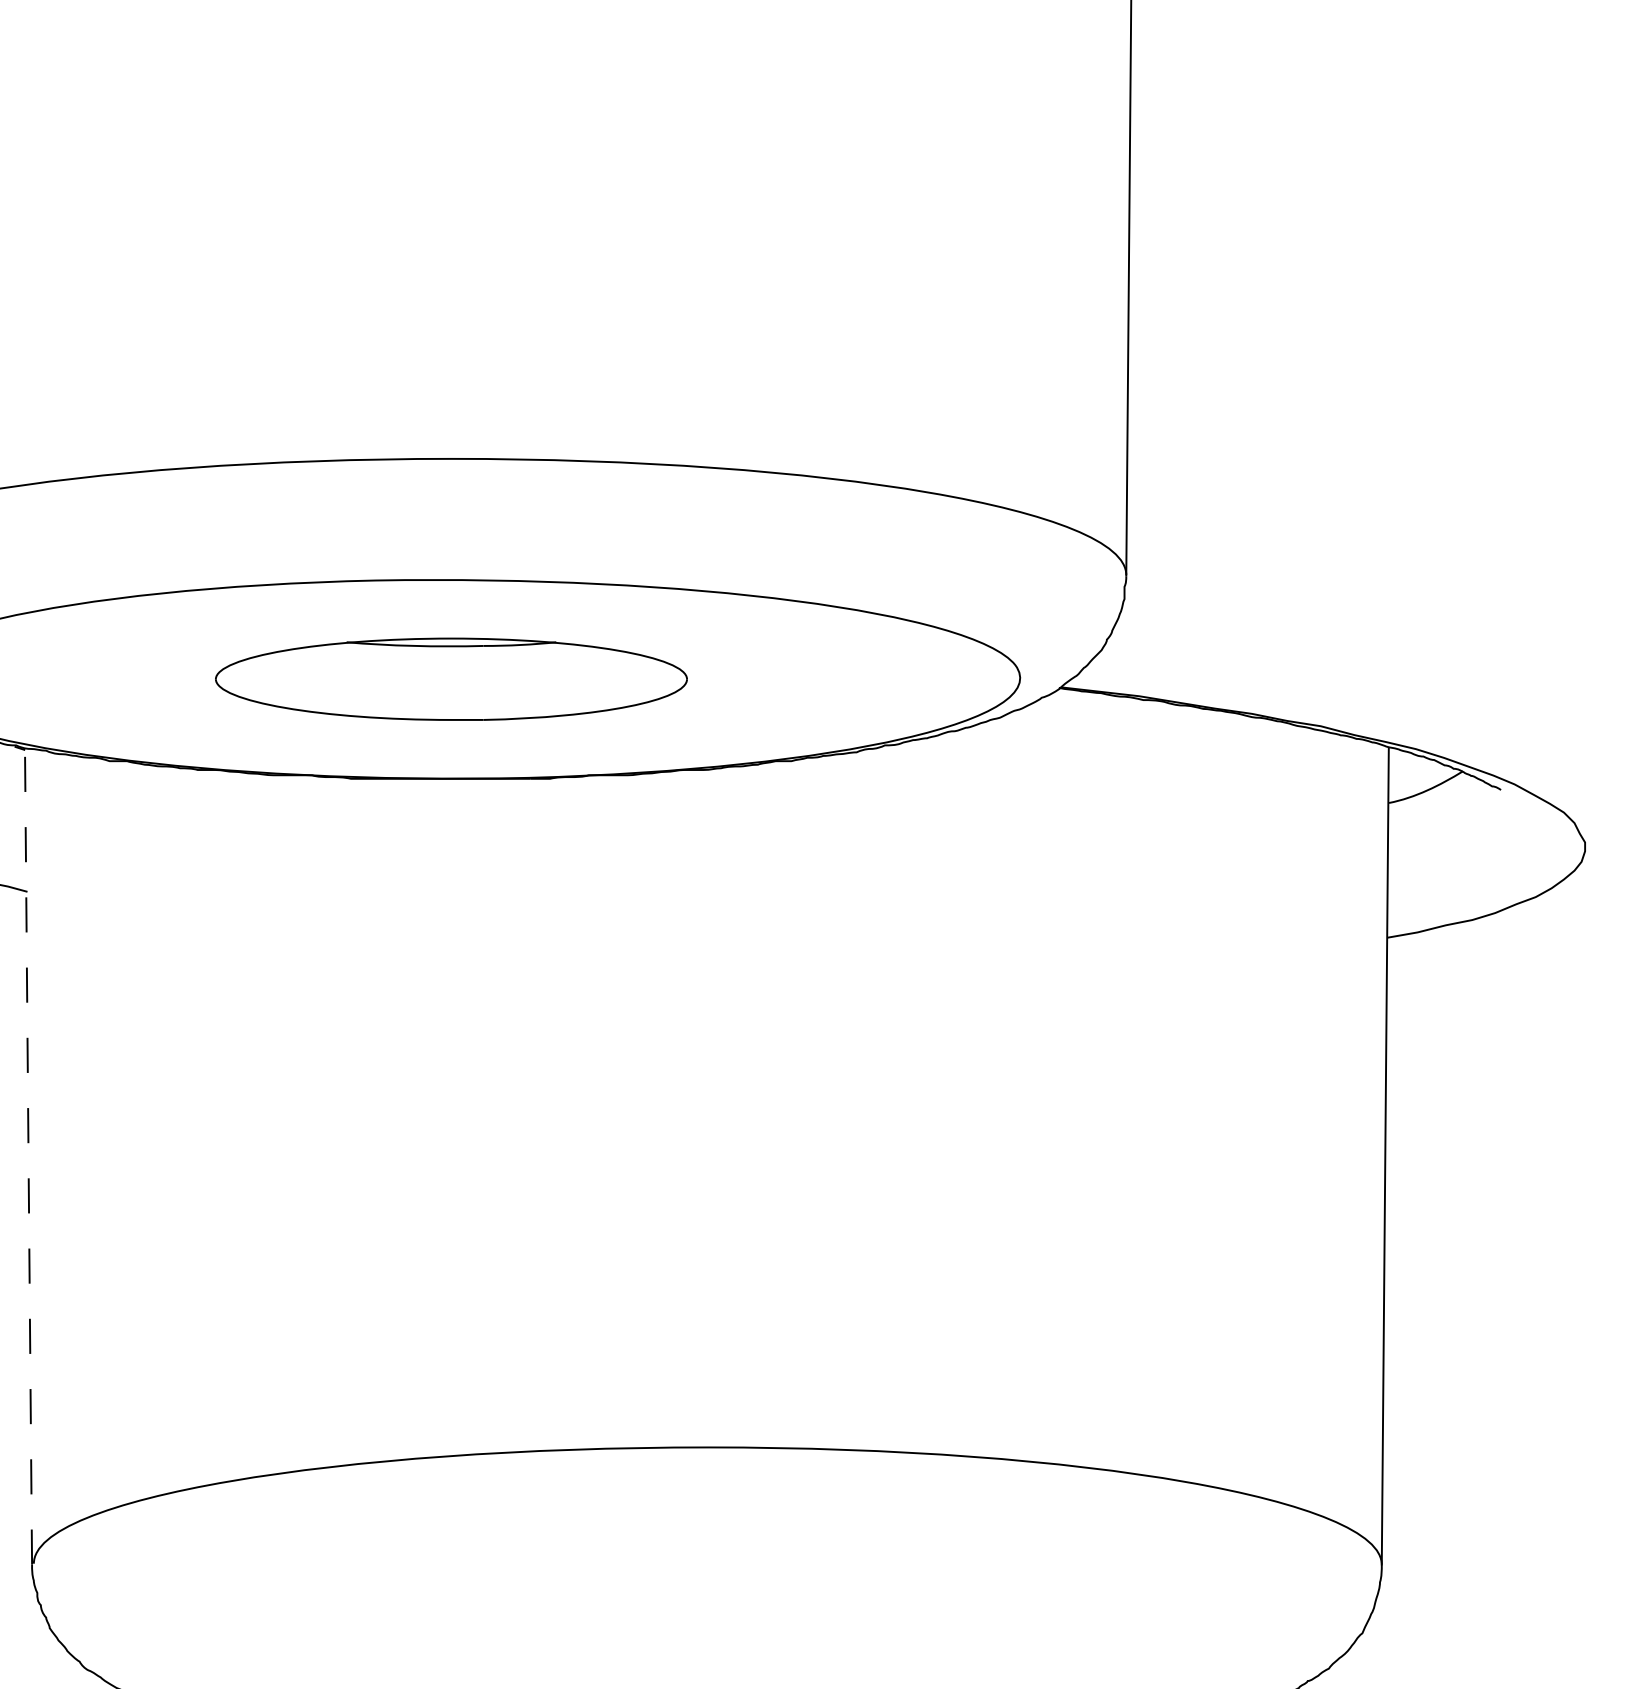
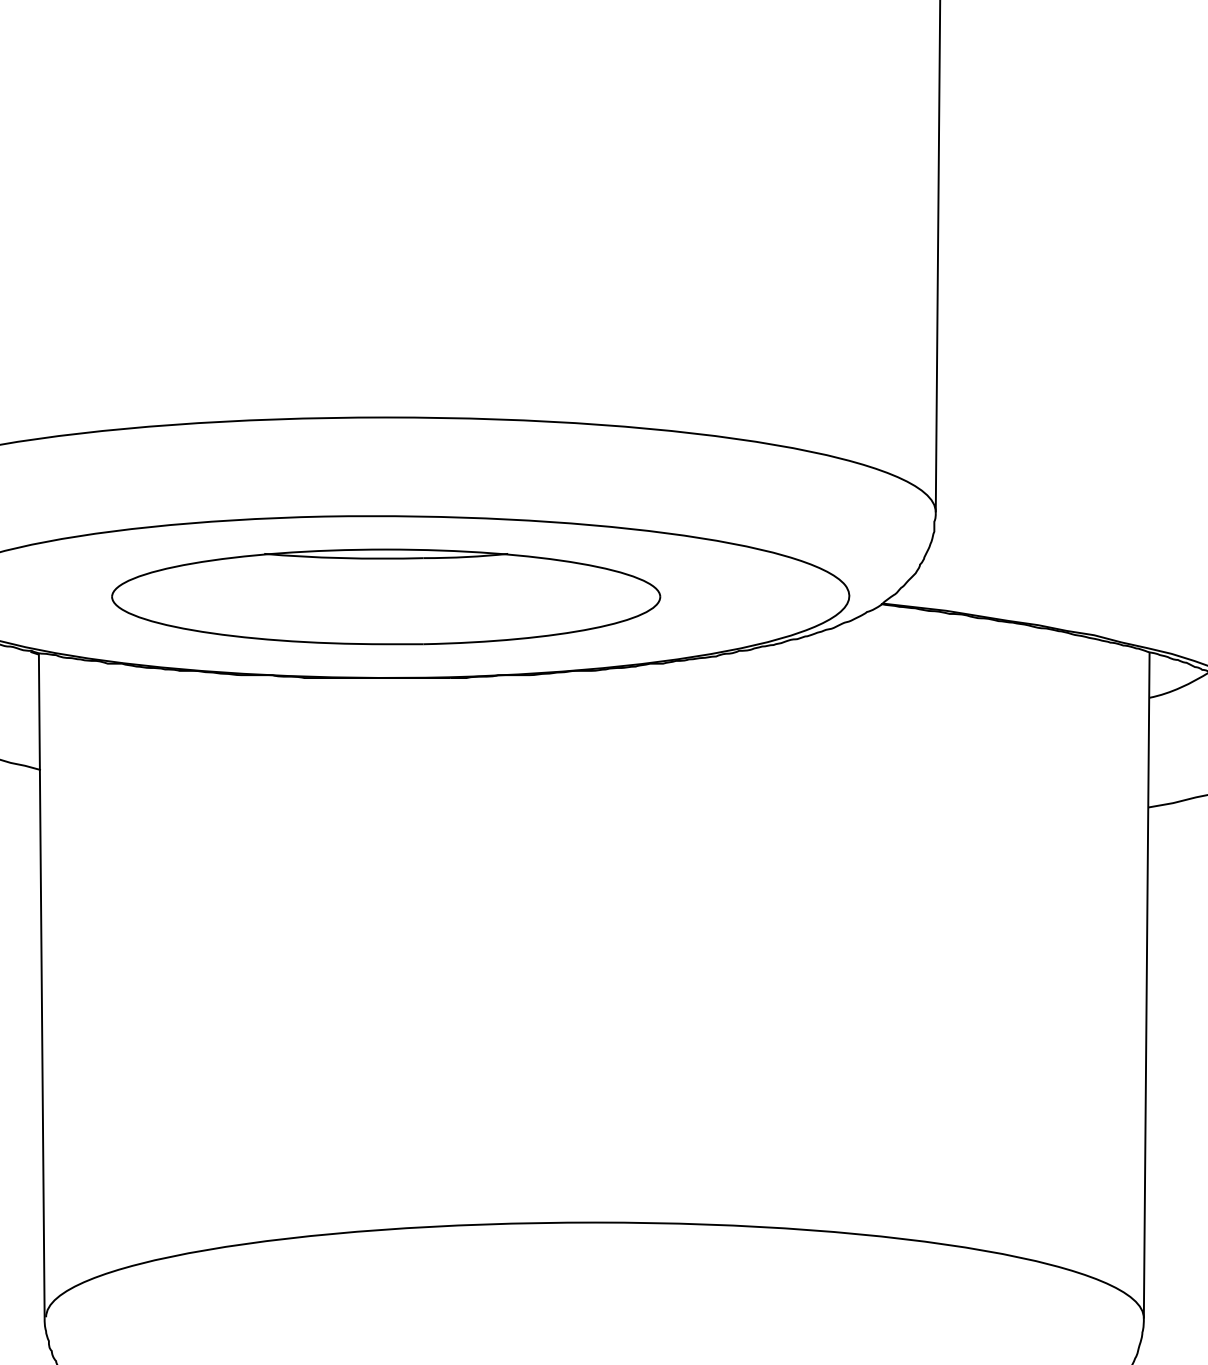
part: (451, 679) -> (386, 597), size x1.43
line: (28, 1156) -> (41, 985), dashed -> solid

